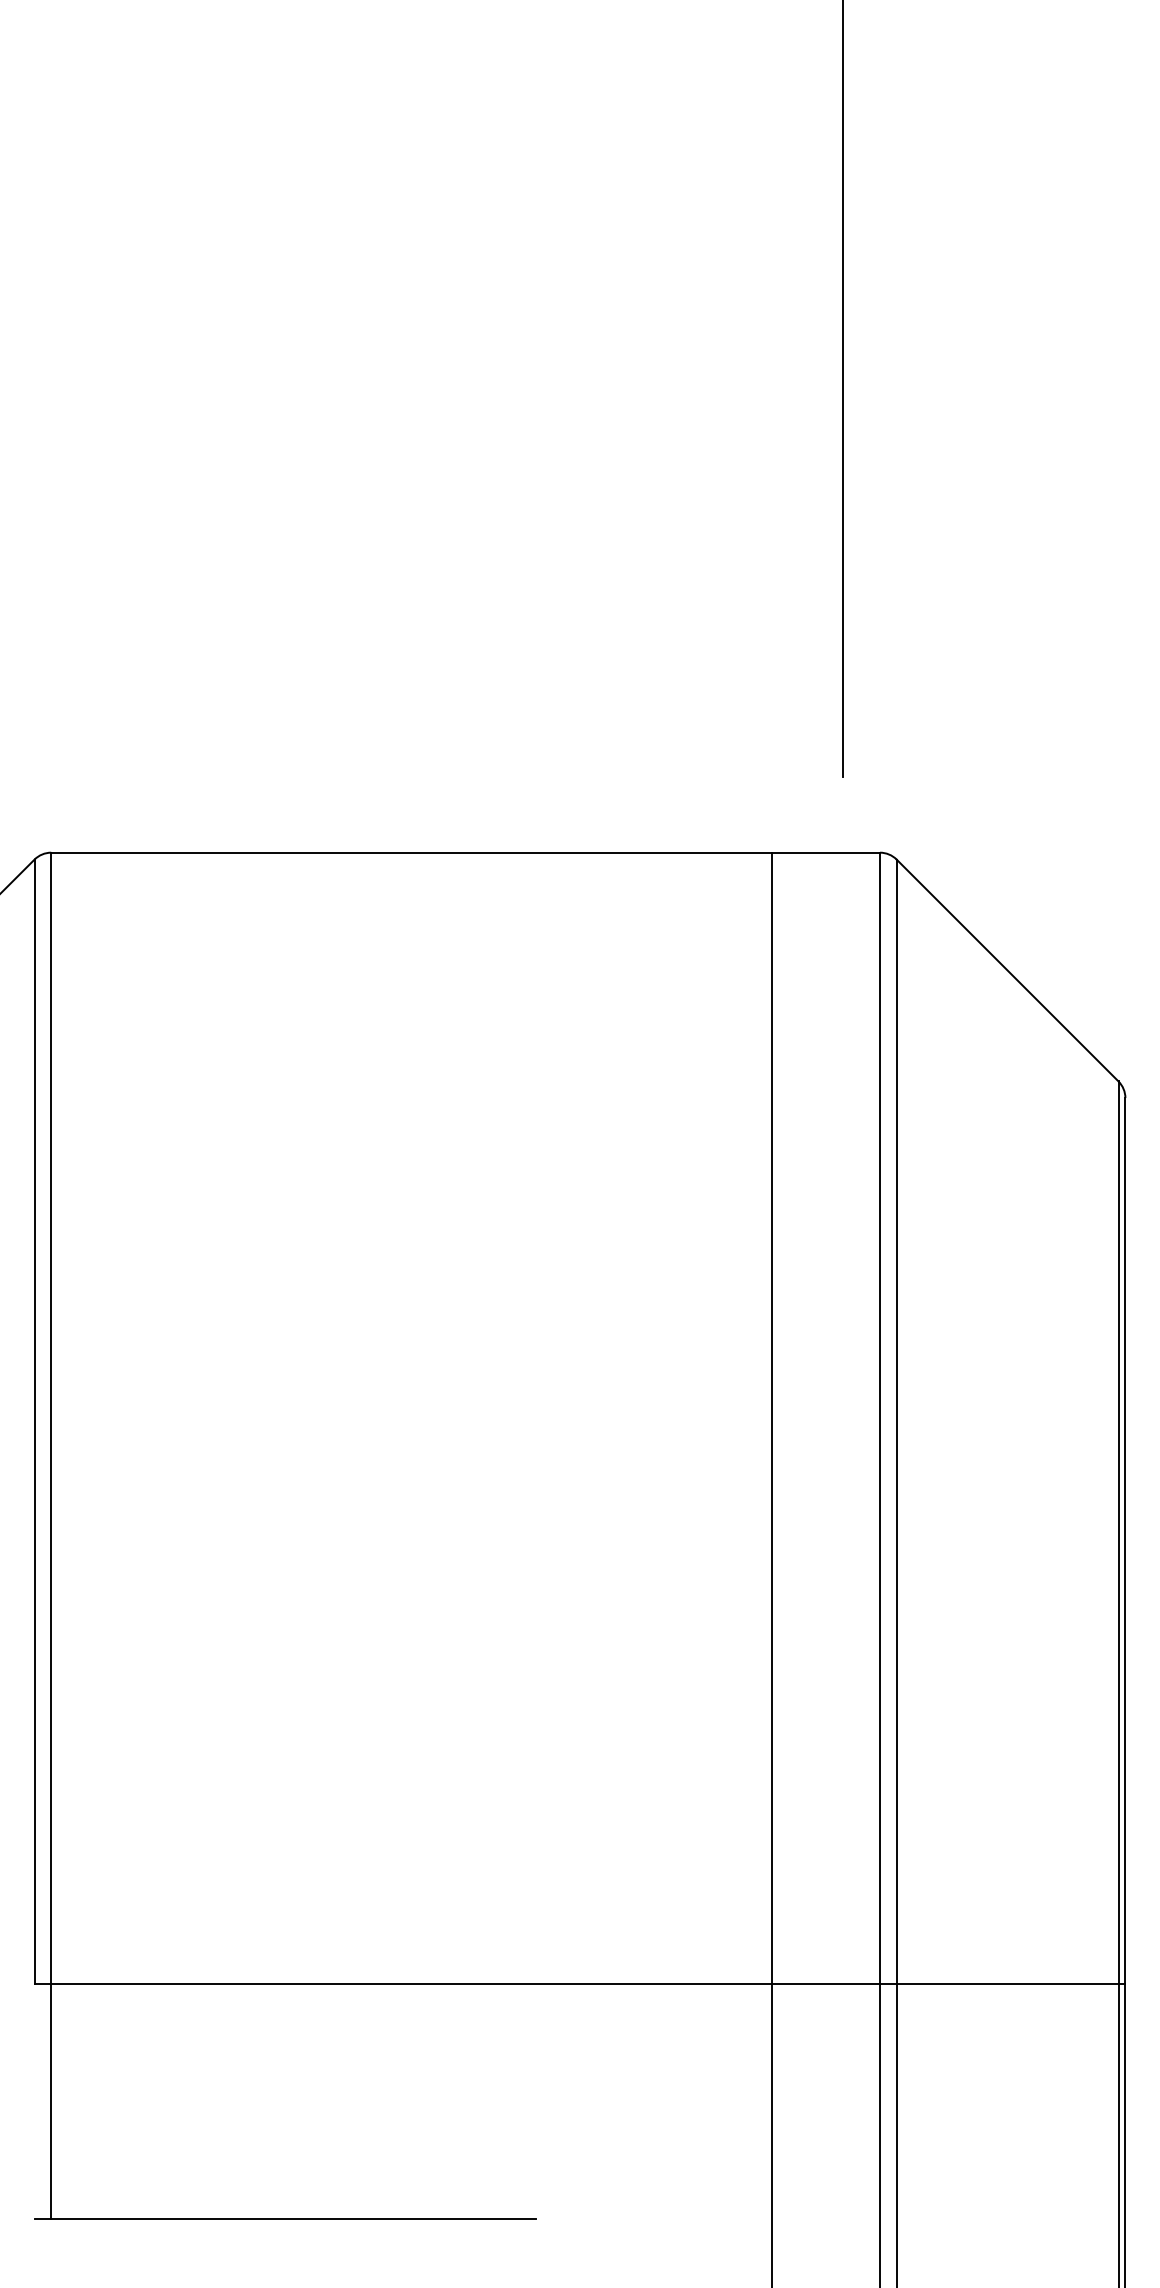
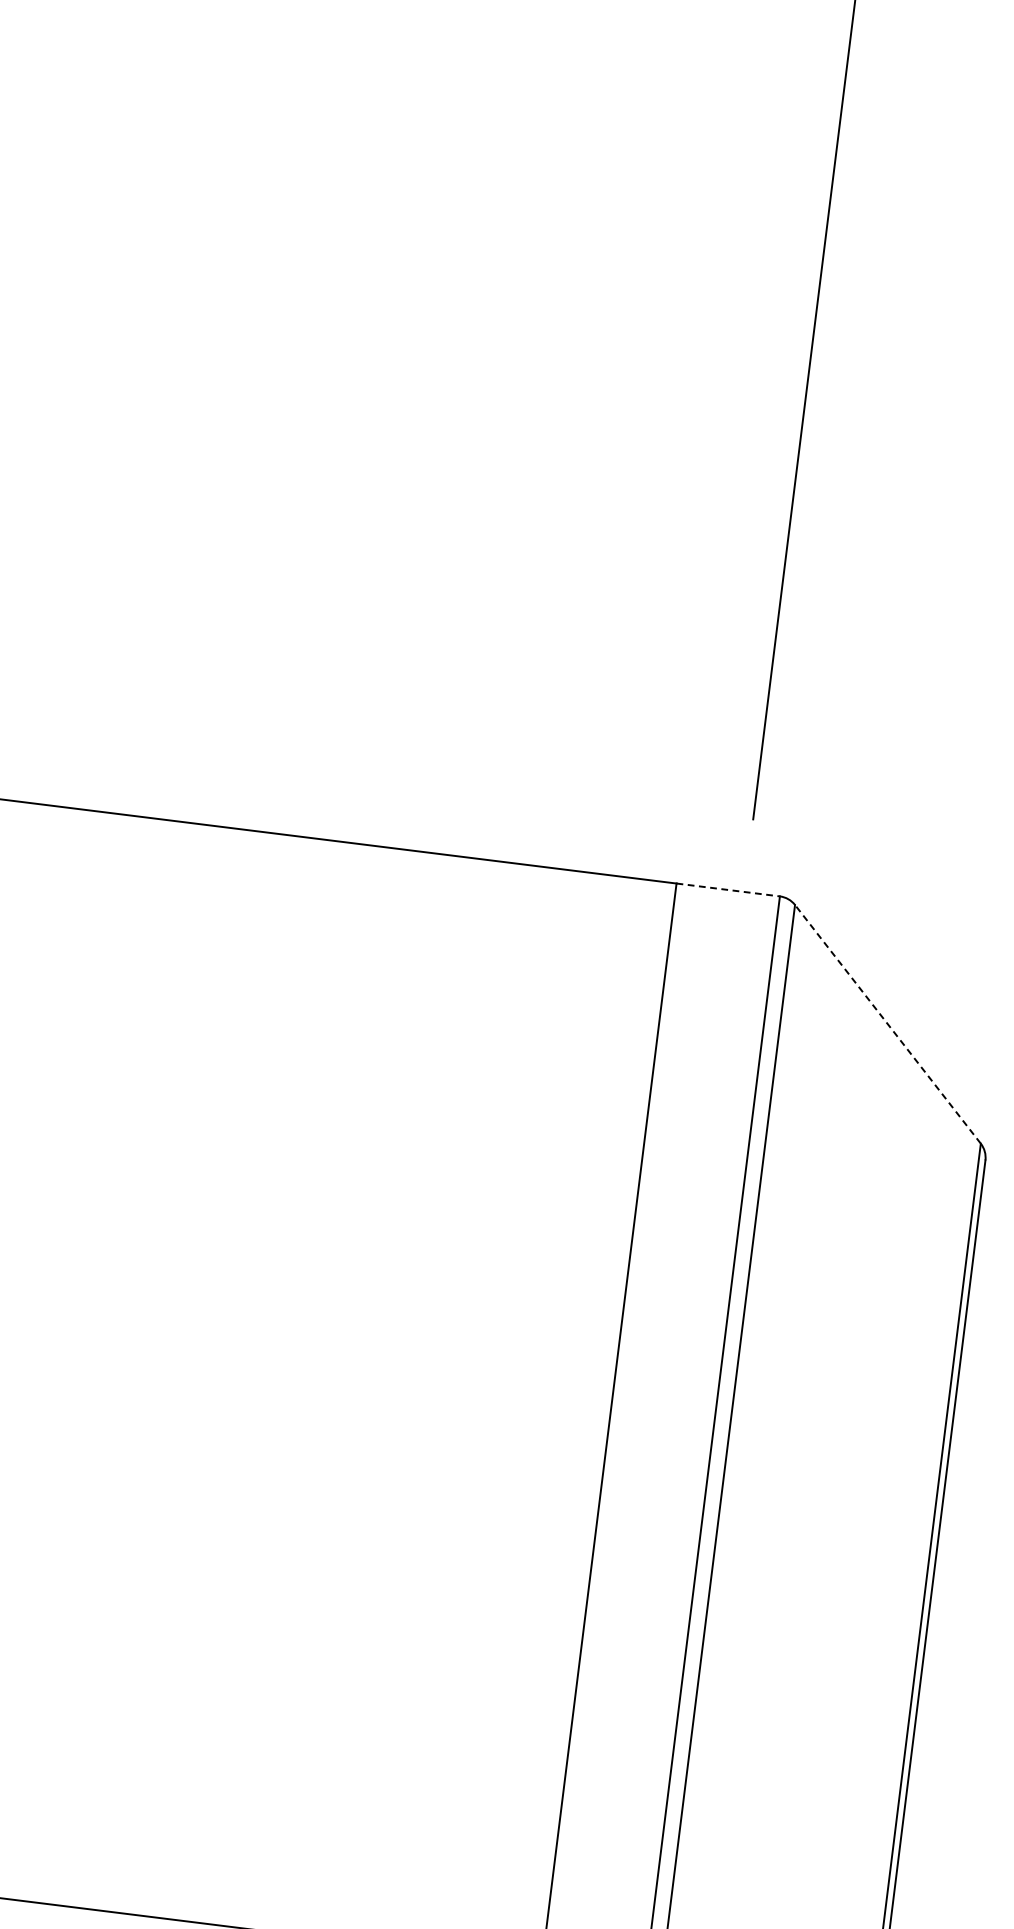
line: (826, 852) -> (728, 889), solid -> dashed
line: (1007, 970) -> (887, 1024), solid -> dashed

